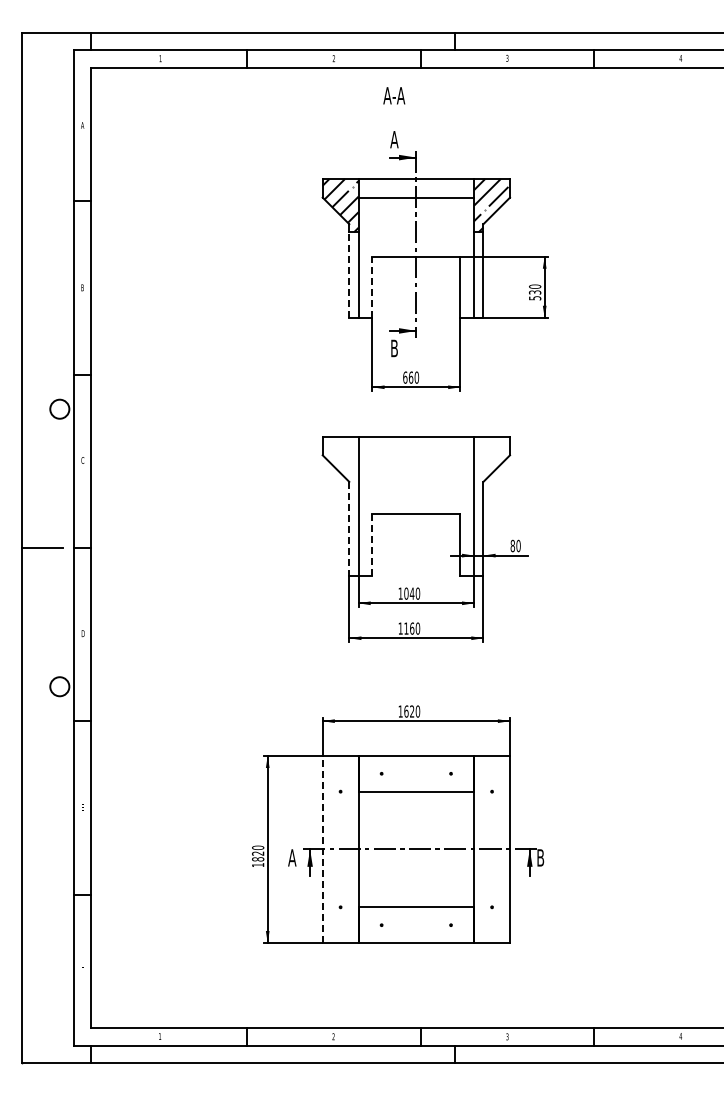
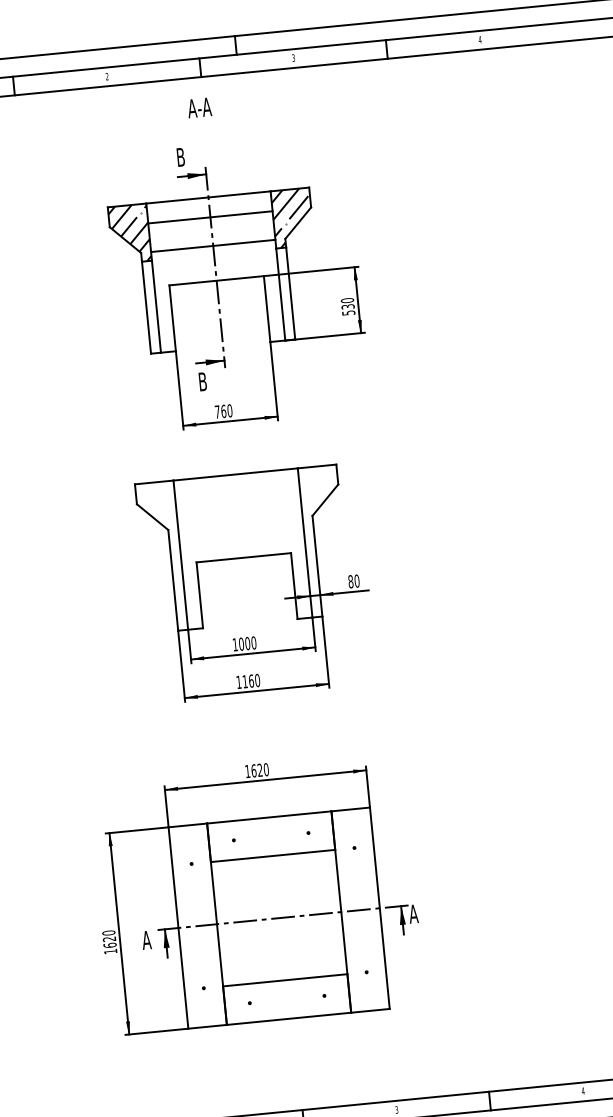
text: (394, 95) -> (199, 107), moved
text: (394, 139) -> (180, 157), A -> B
line: (416, 224) -> (213, 246), added
line: (349, 275) -> (146, 308), dashed -> solid
line: (372, 287) -> (172, 318), dashed -> solid
text: (405, 377) -> (217, 411), 660 -> 760
line: (349, 528) -> (173, 580), dashed -> solid
line: (372, 544) -> (199, 594), dashed -> solid
text: (411, 593) -> (246, 643), 1040 -> 1000
line: (322, 849) -> (178, 928), dashed -> solid
text: (540, 857) -> (413, 913), B -> A
text: (257, 859) -> (109, 945), 1820 -> 1620

